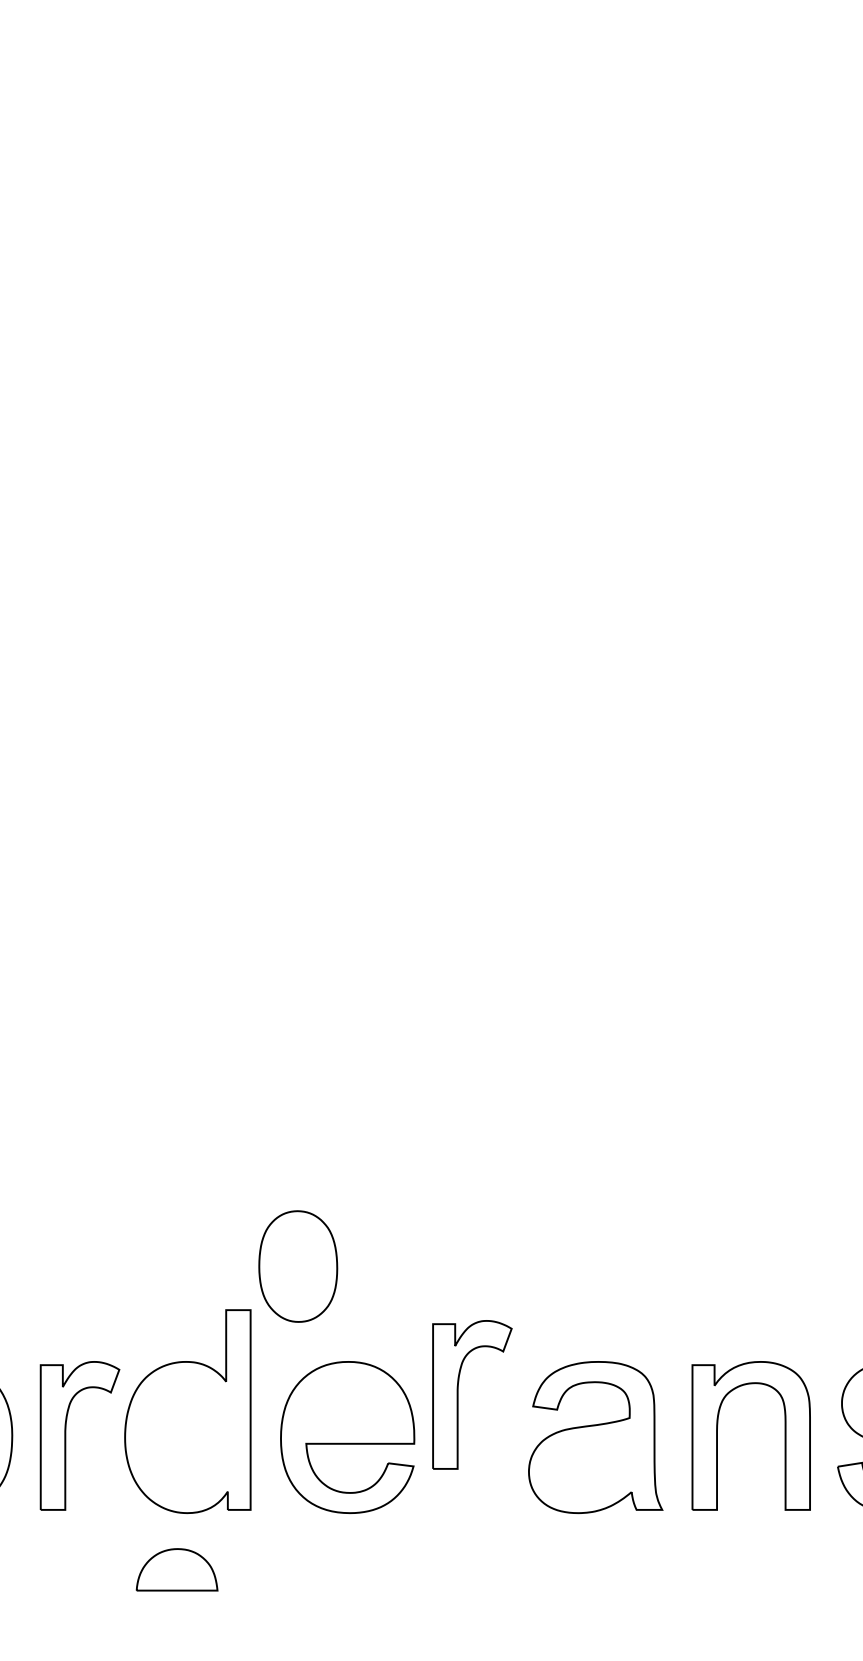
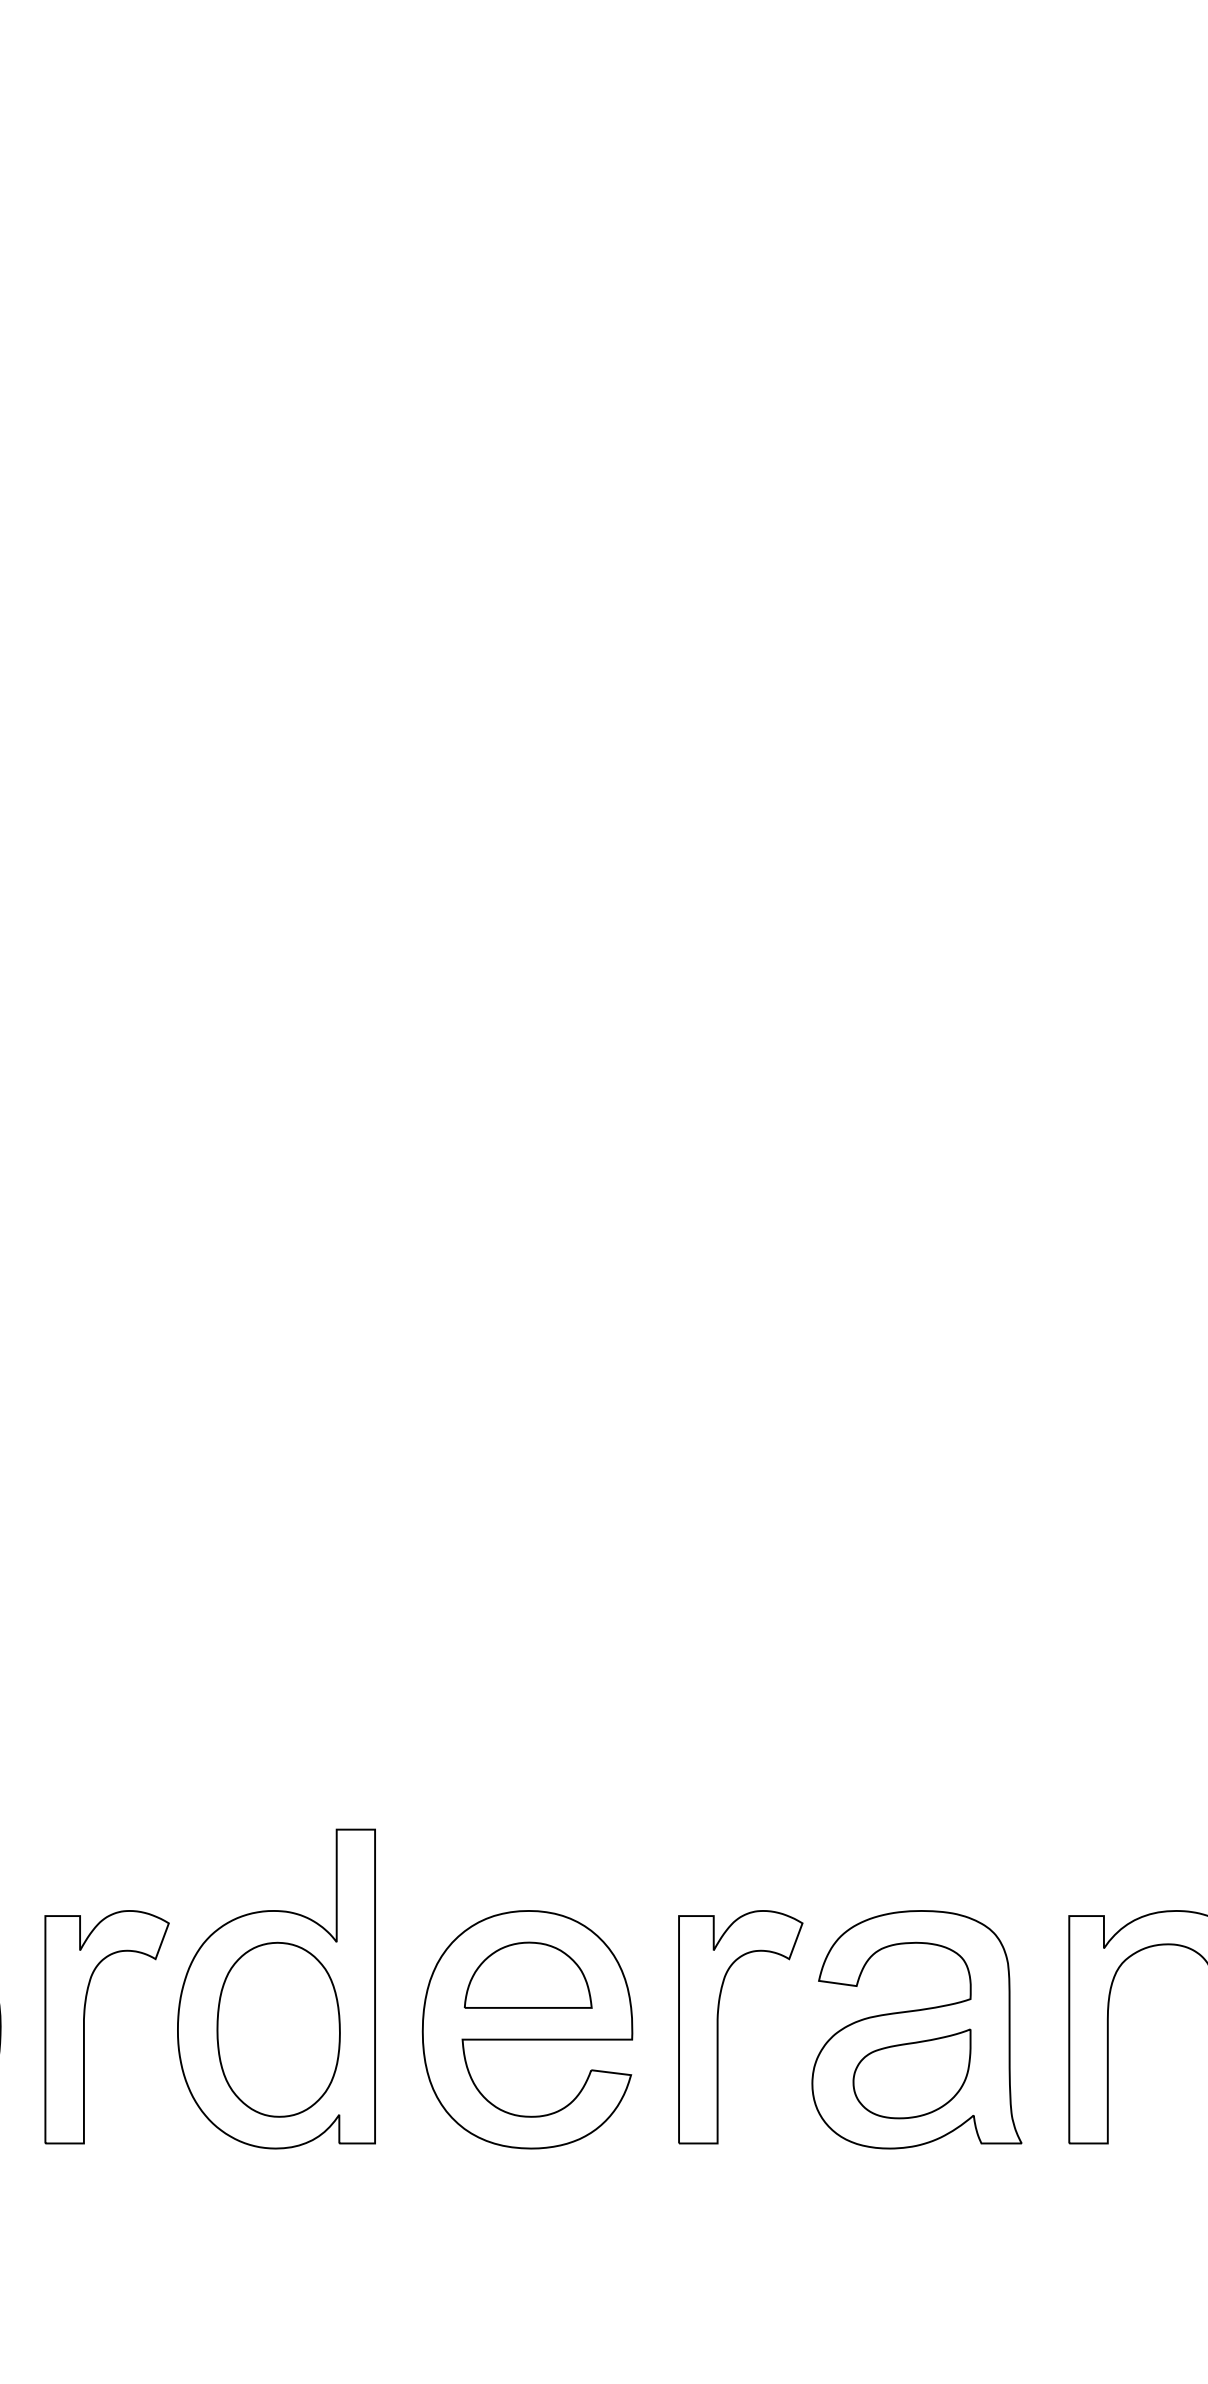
part: (298, 1266) -> (279, 2029), moved
part: (458, 1394) -> (718, 2026), moved
part: (592, 1465) -> (912, 2073), added
part: (176, 1569) -> (527, 1974), moved

